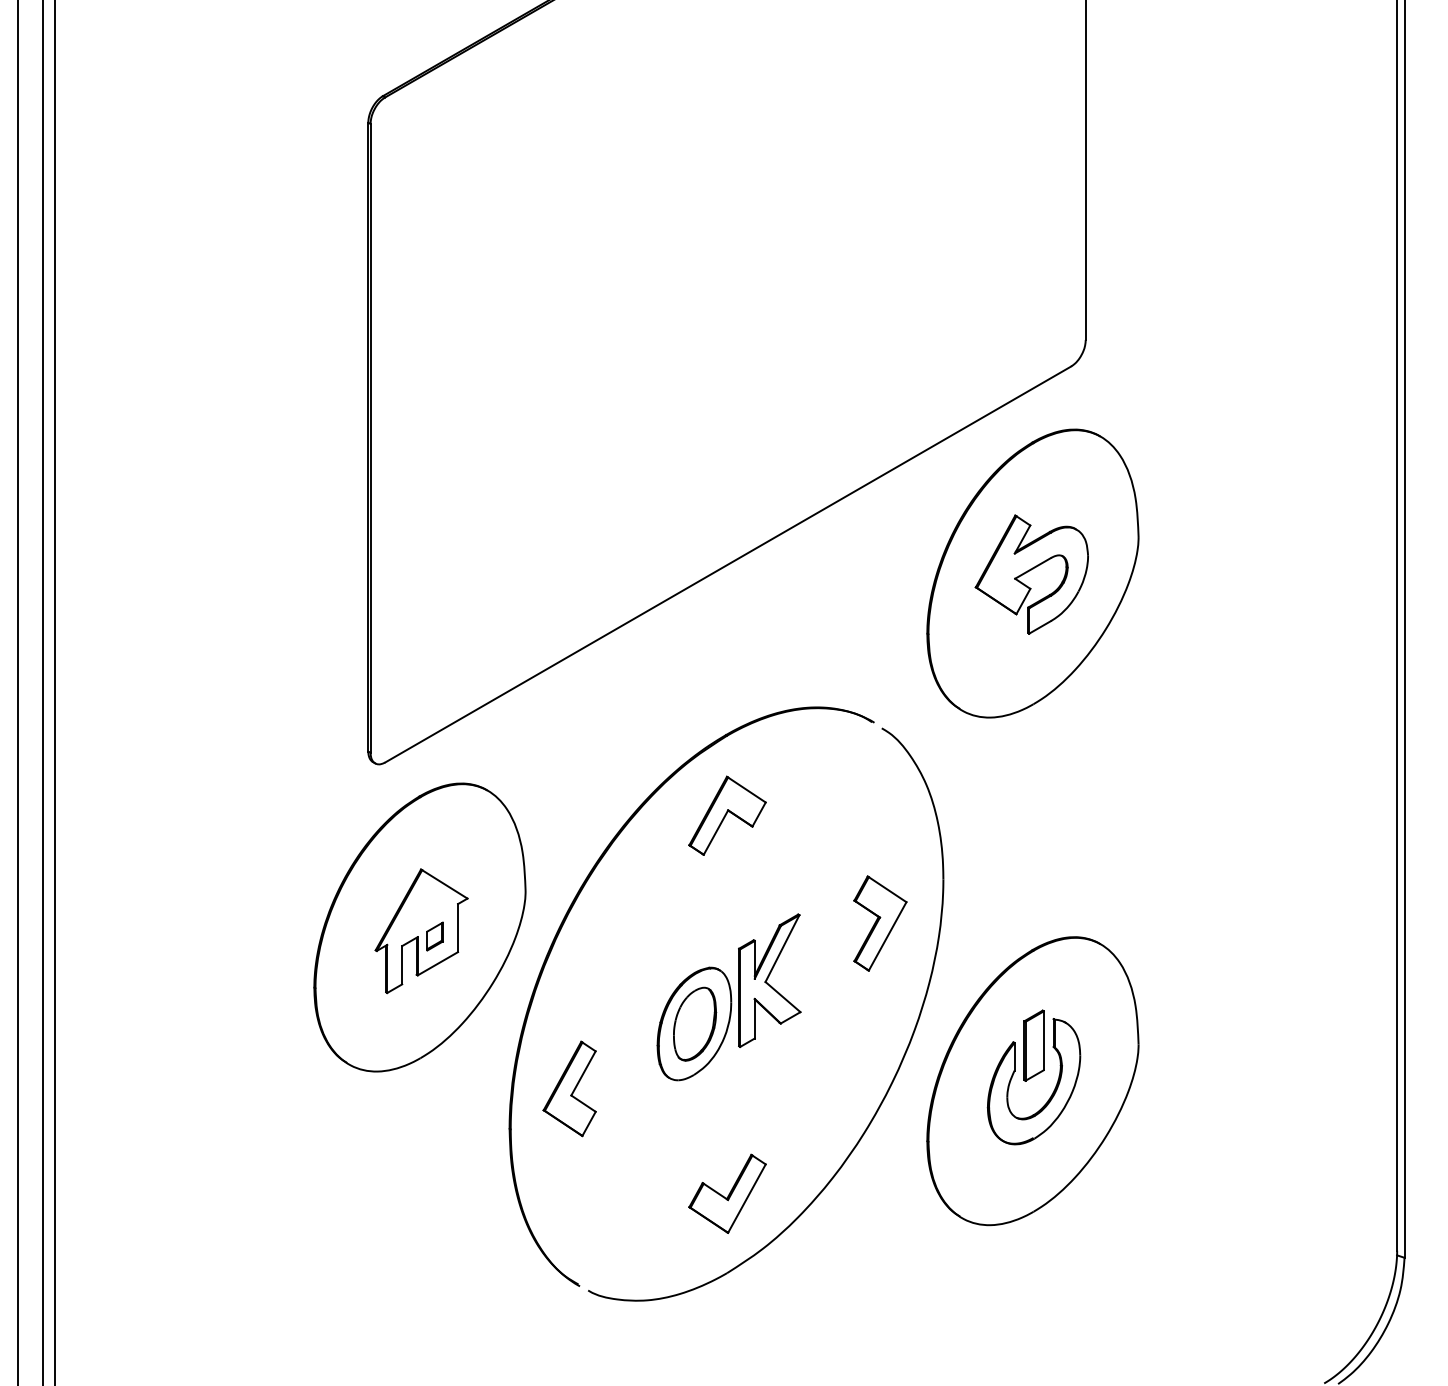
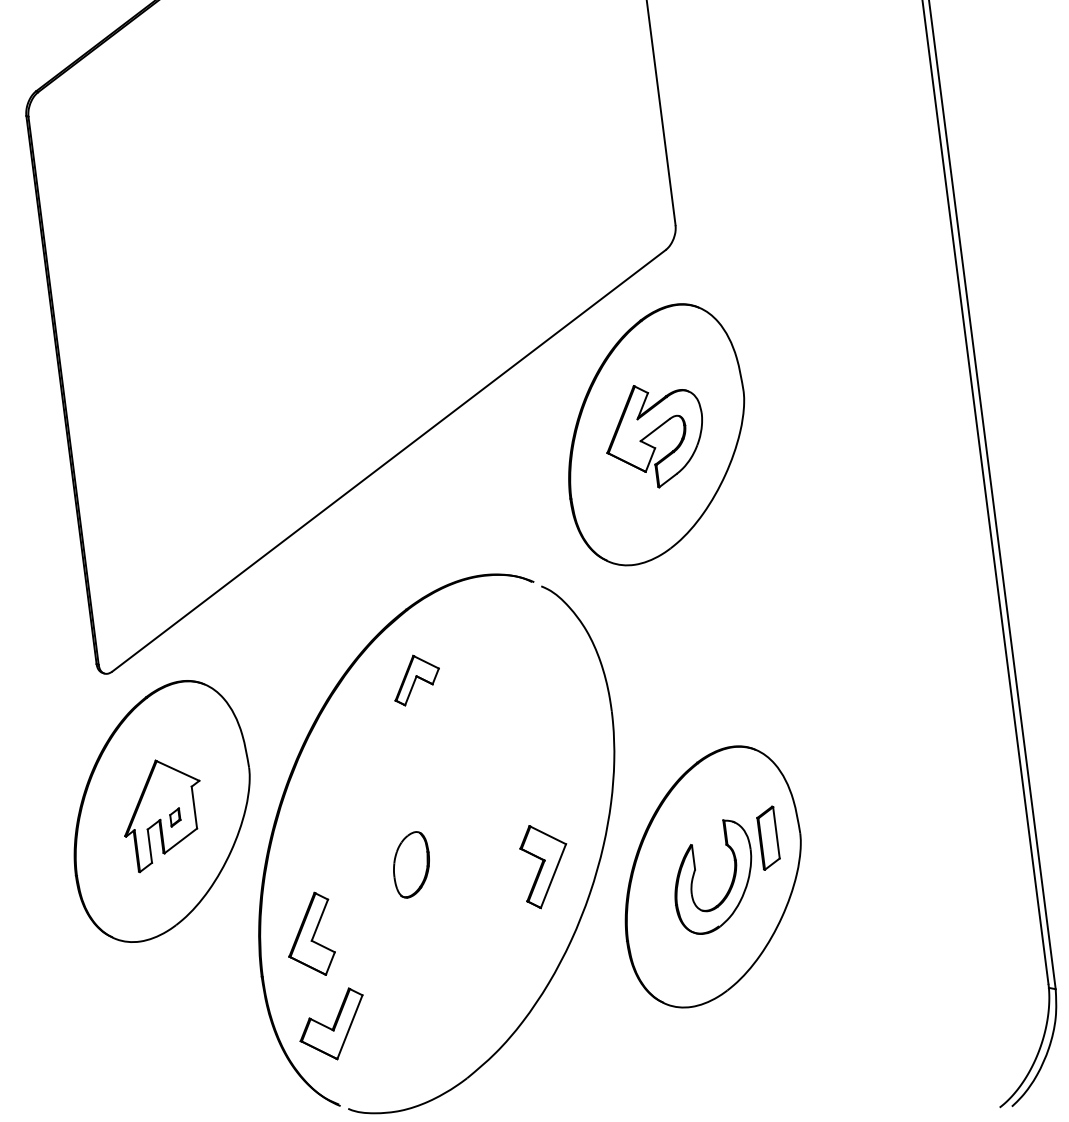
part: (727, 815) -> (416, 679), size x0.7
part: (880, 923) -> (545, 865), moved
part: (434, 936) -> (174, 817), size x0.7
part: (728, 997) -> (437, 837), removed
part: (1033, 1045) -> (768, 838), moved
part: (727, 1193) -> (332, 1024), moved

